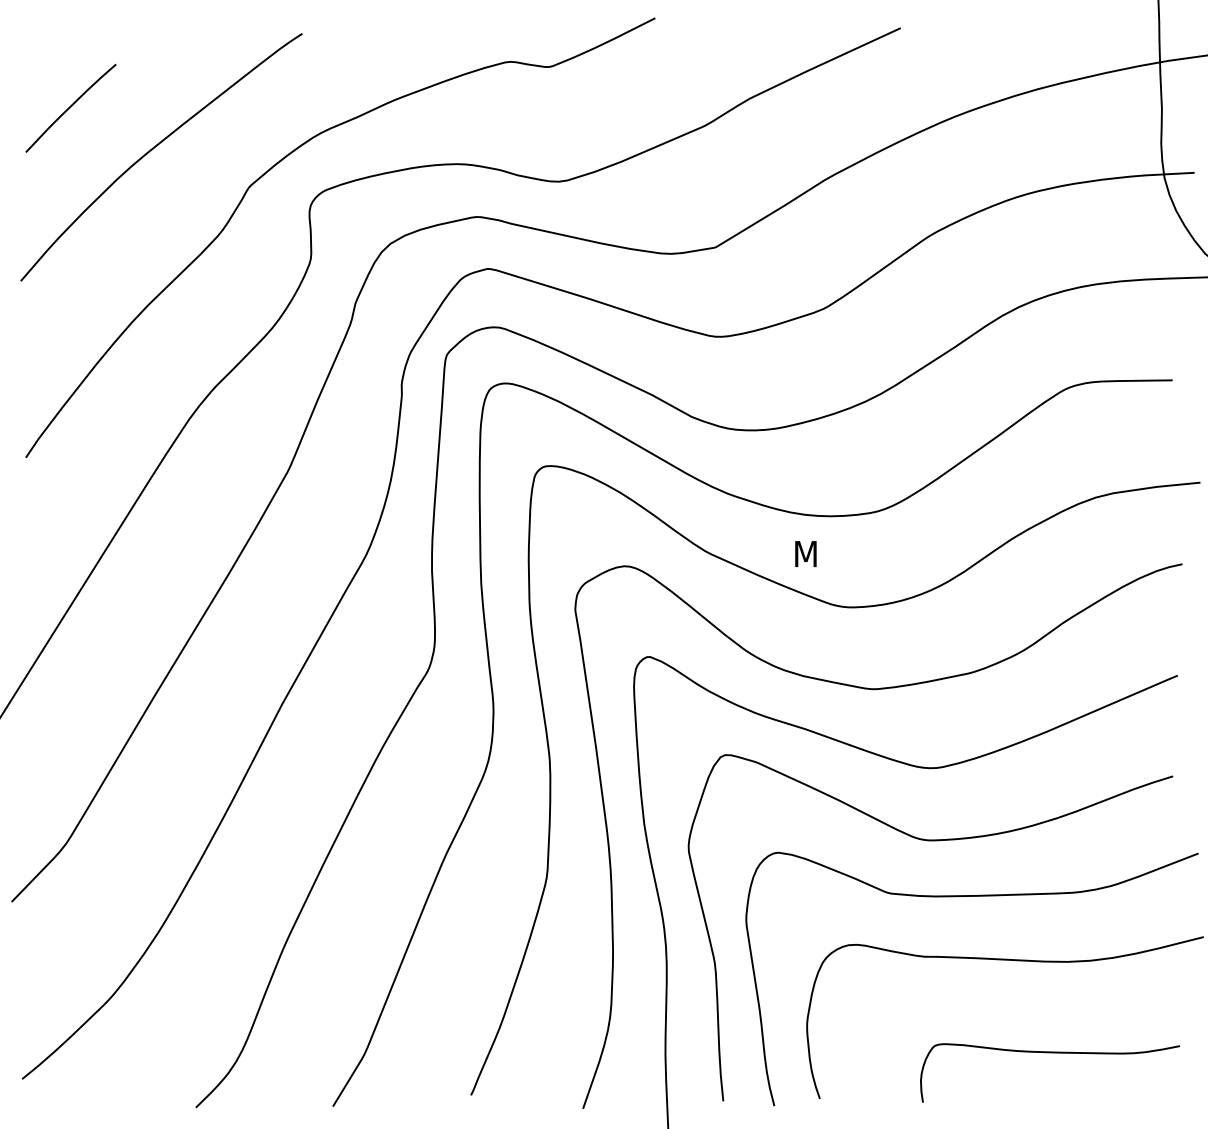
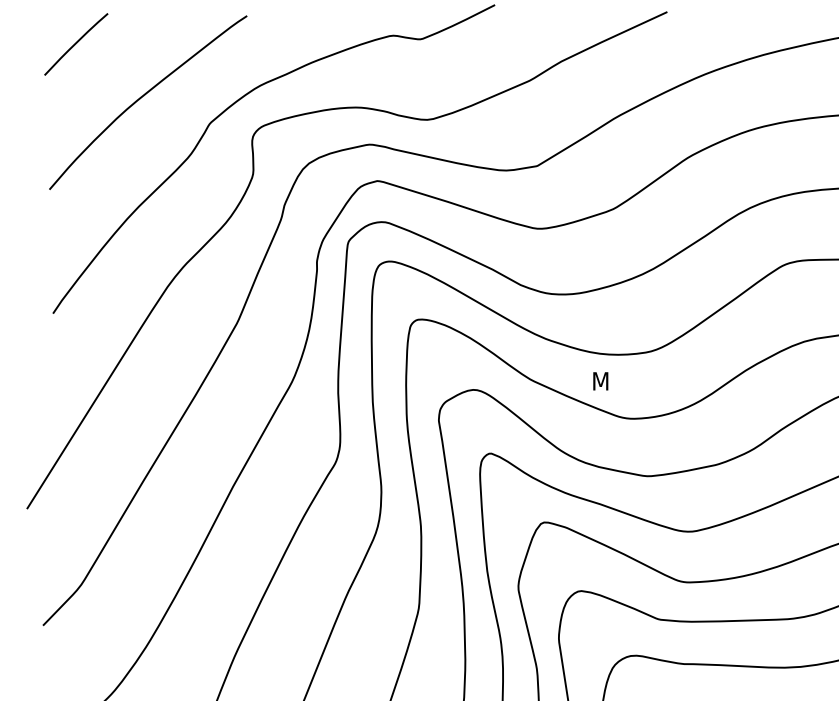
curve: (70, 107) -> (75, 43), moved

